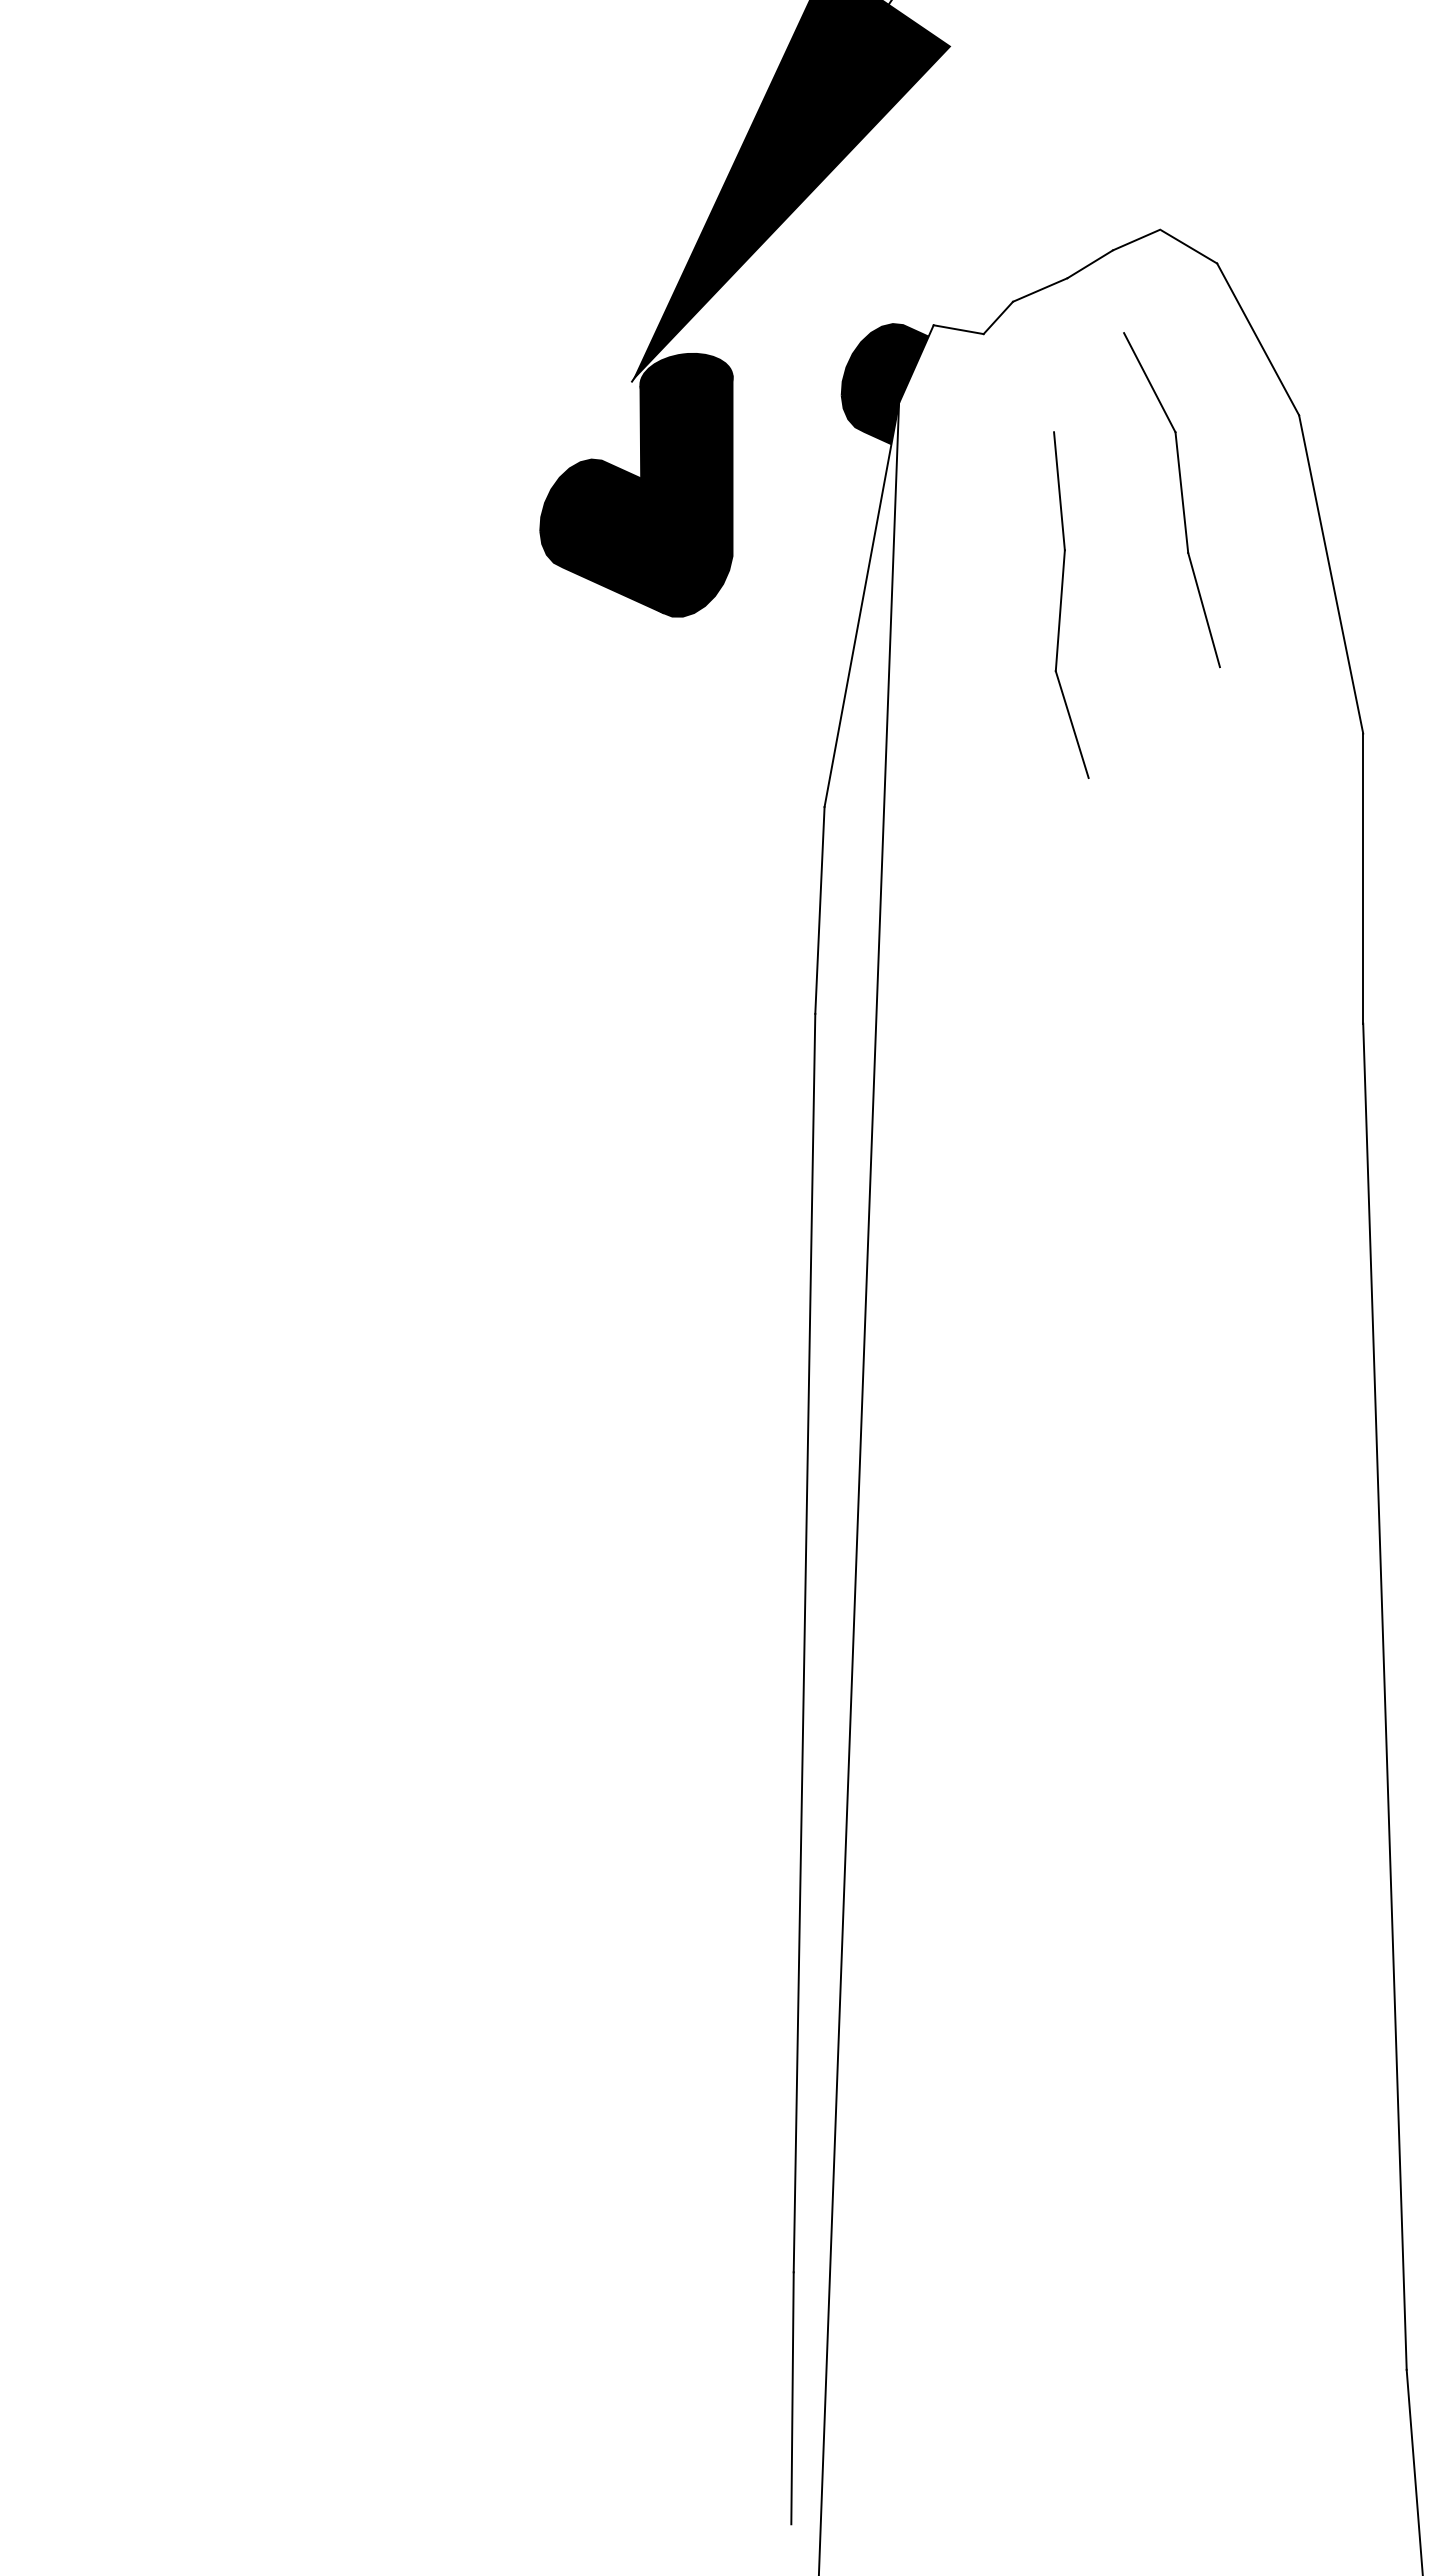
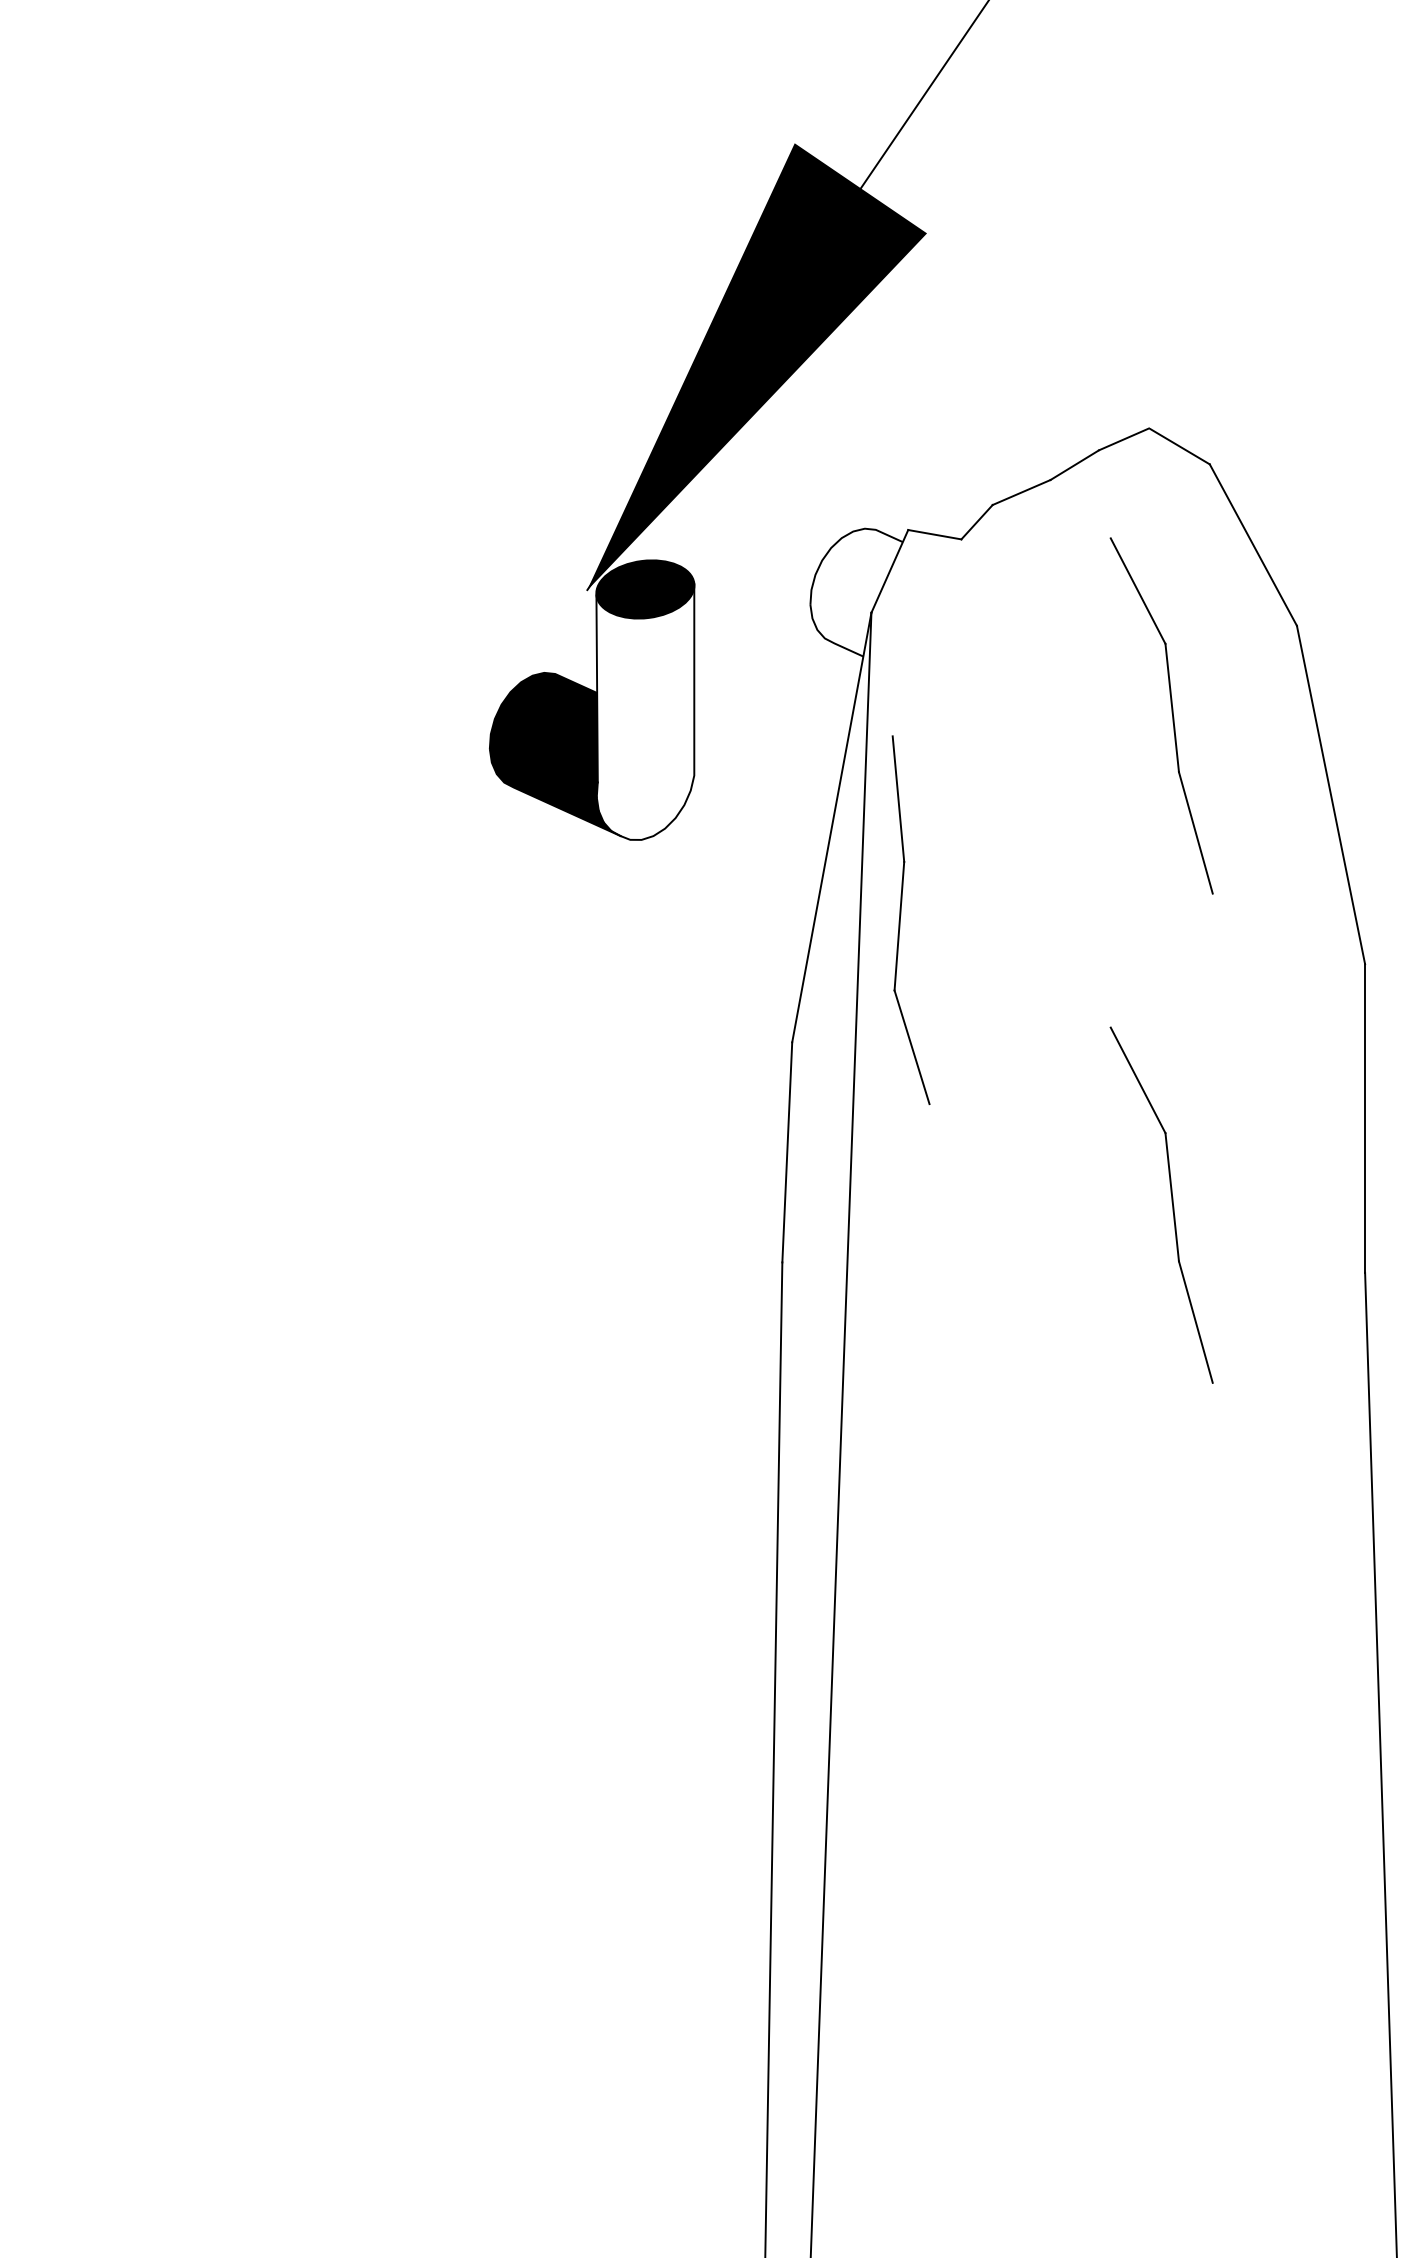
fill: (884, 384) -> (855, 593), removed
fill: (686, 498) -> (645, 714), removed
part: (1061, 604) -> (900, 919), moved
part: (1181, 960) -> (1171, 1205), added

